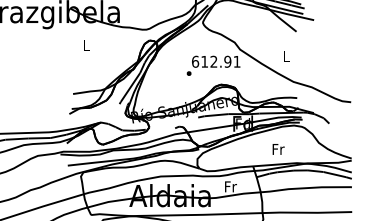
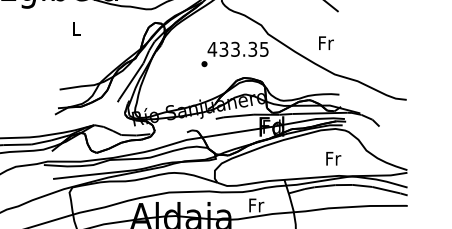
text: (286, 56) -> (326, 42), L -> Fr
text: (215, 61) -> (237, 48), 612.91 -> 433.35
text: (278, 149) -> (333, 158), moved

